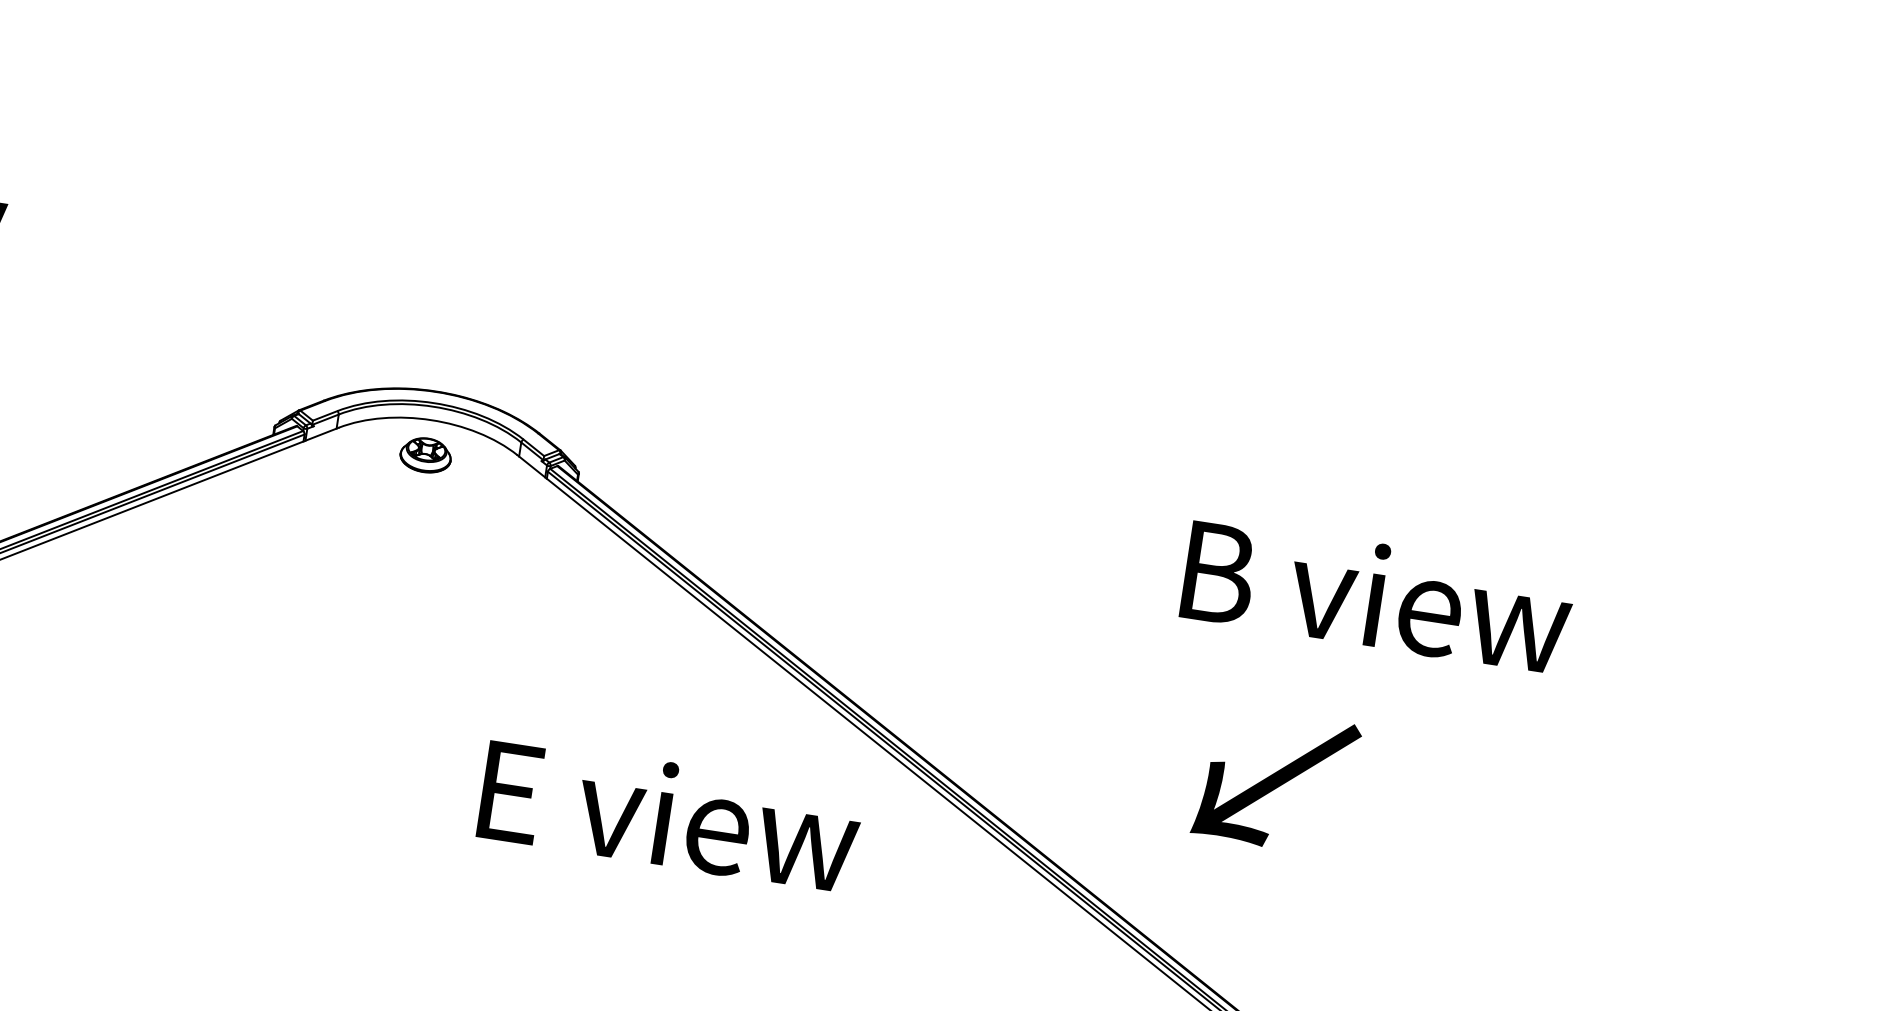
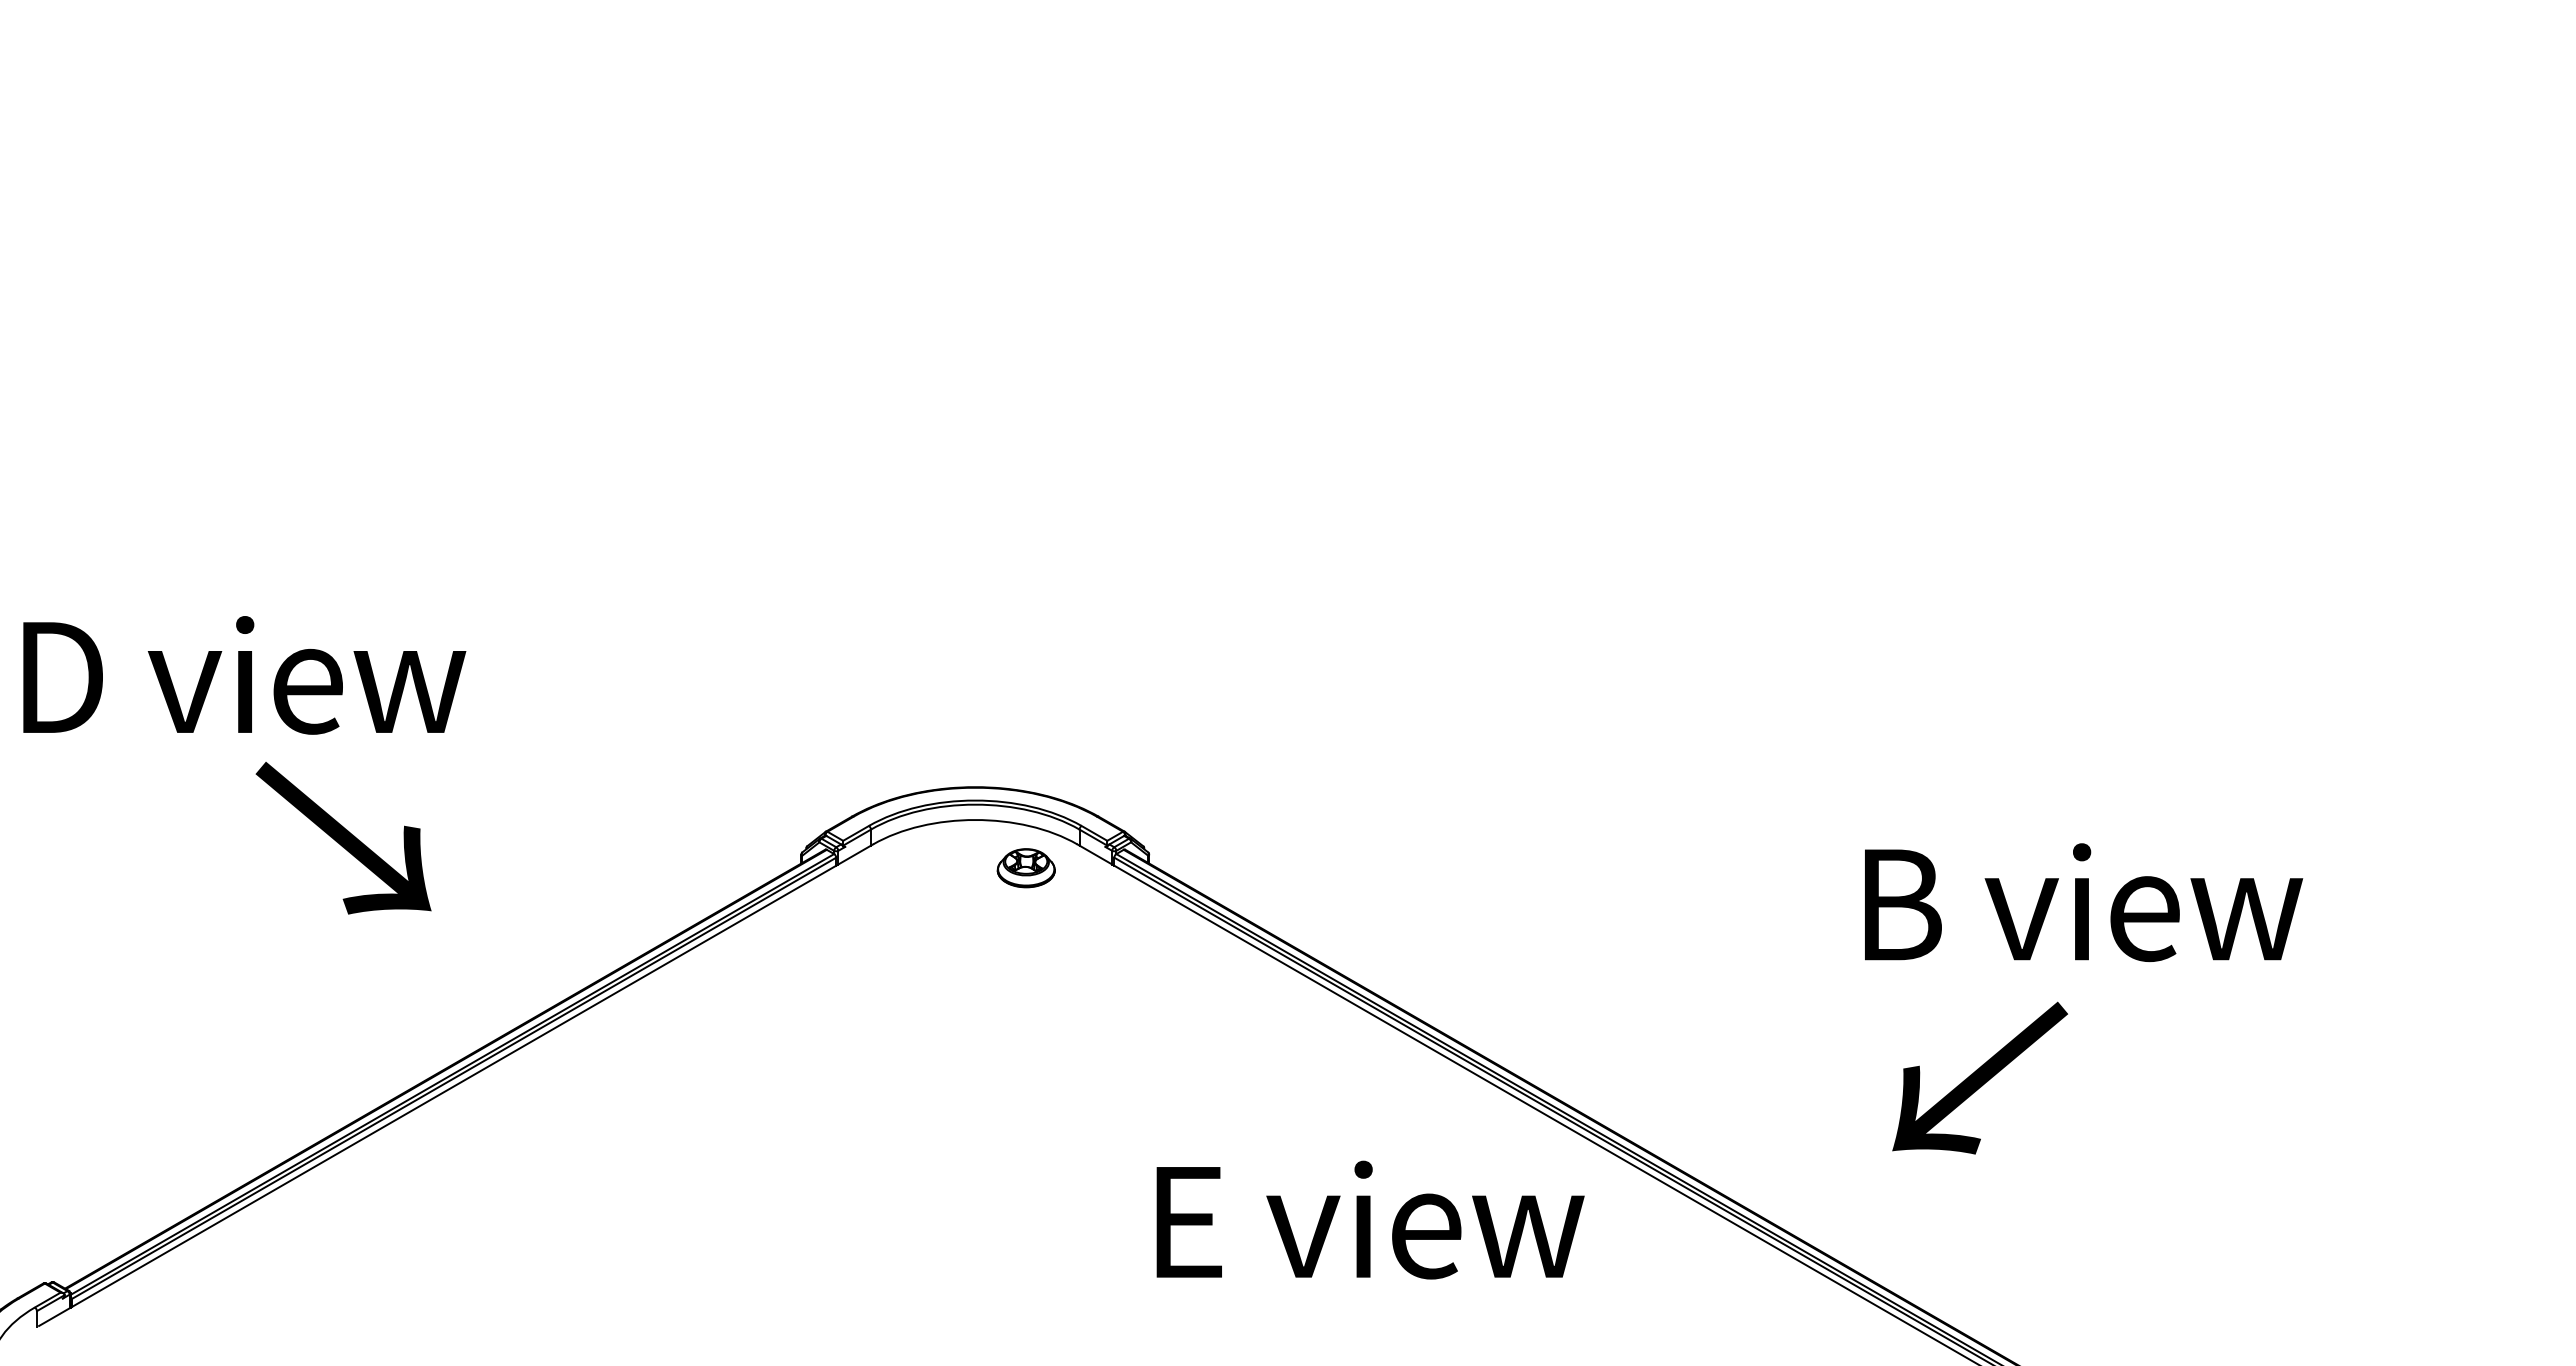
part: (425, 455) -> (1025, 868), moved
text: (1378, 595) -> (2084, 902), moved
text: (670, 814) -> (1370, 1219), moved

